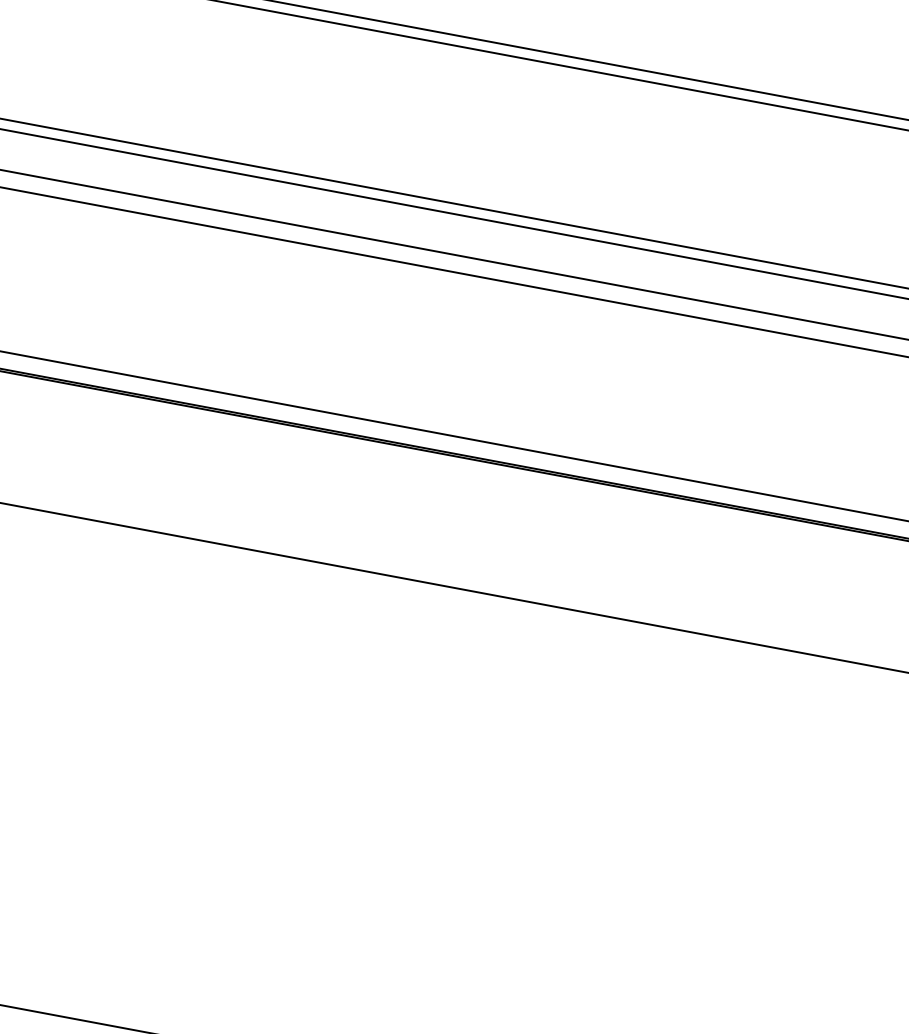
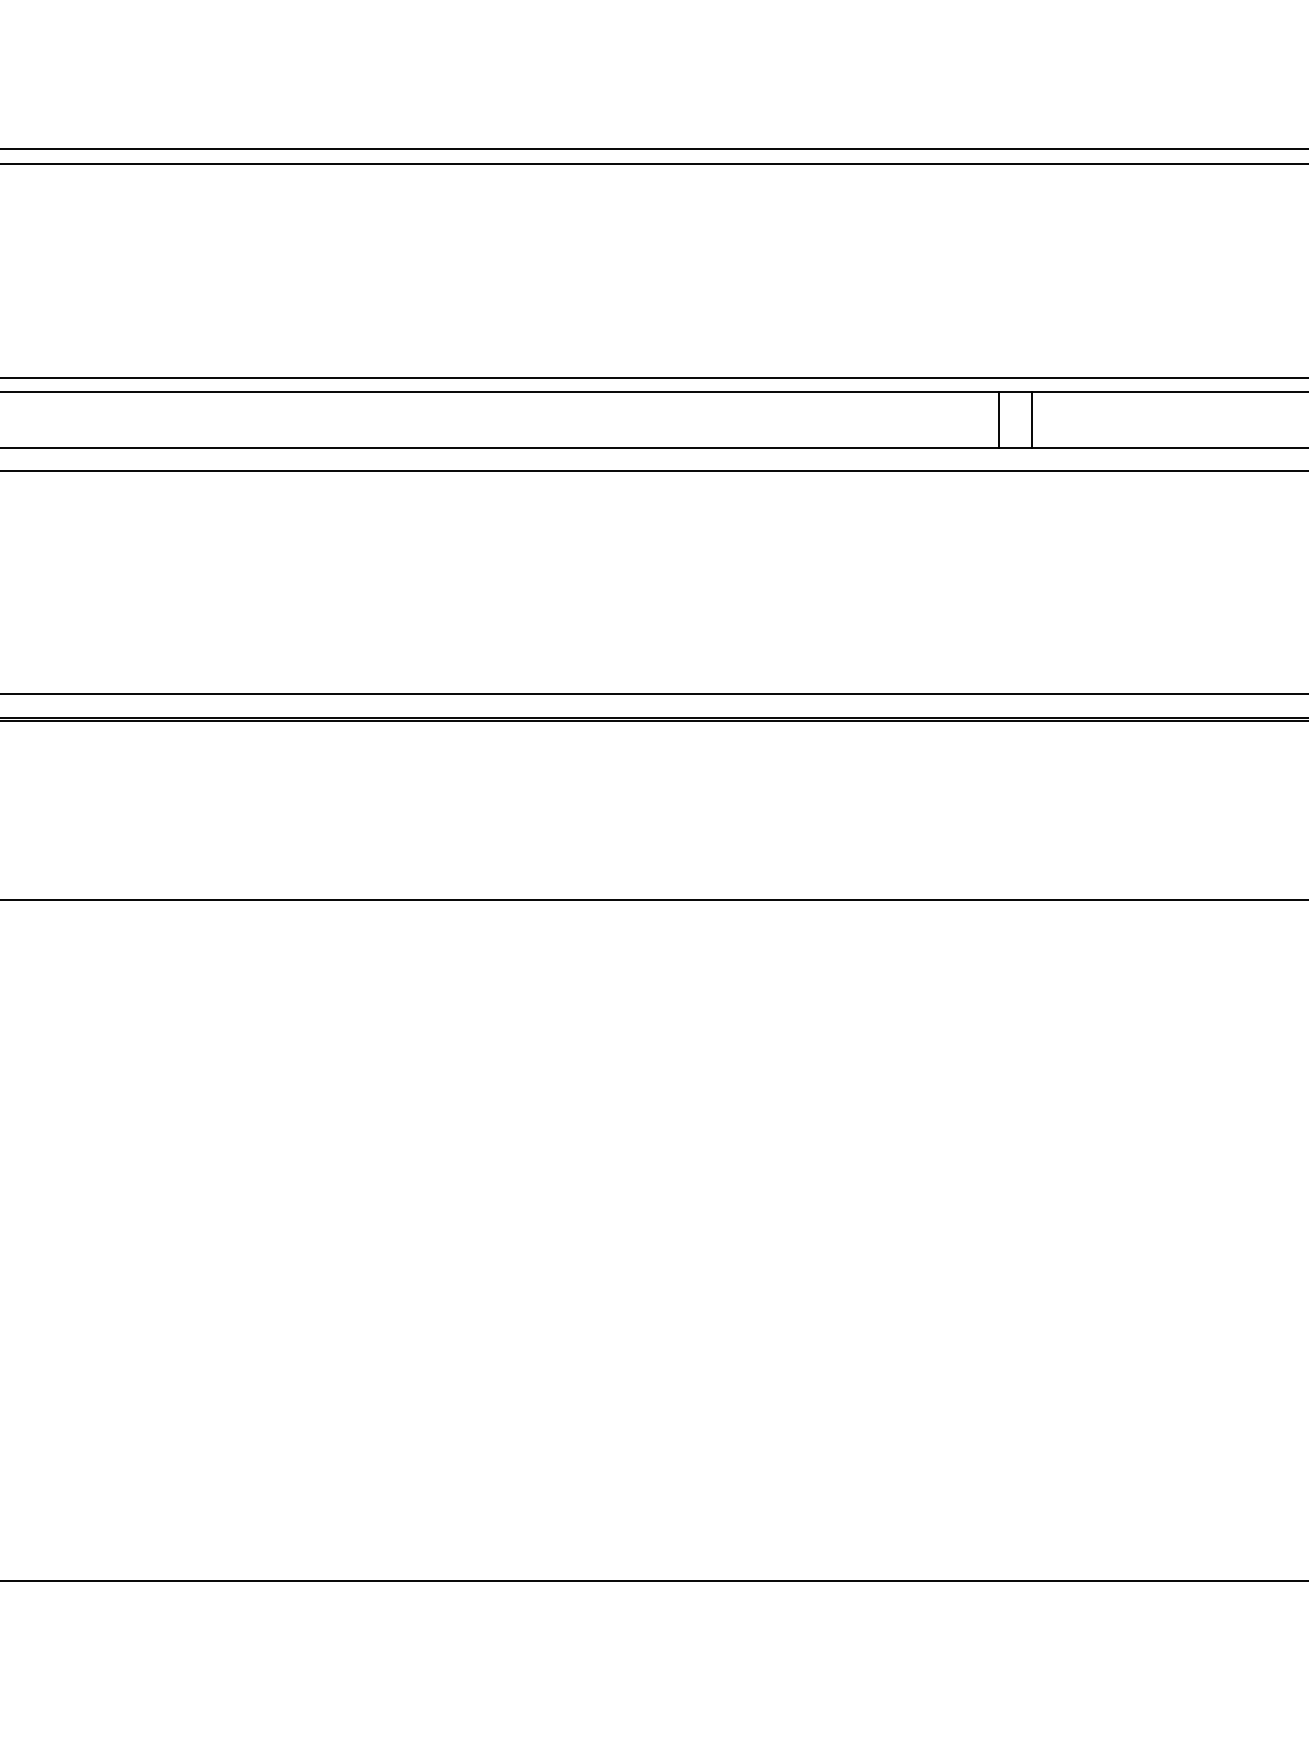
line: (733, 286) -> (998, 419), added
line: (757, 290) -> (1032, 419), added

